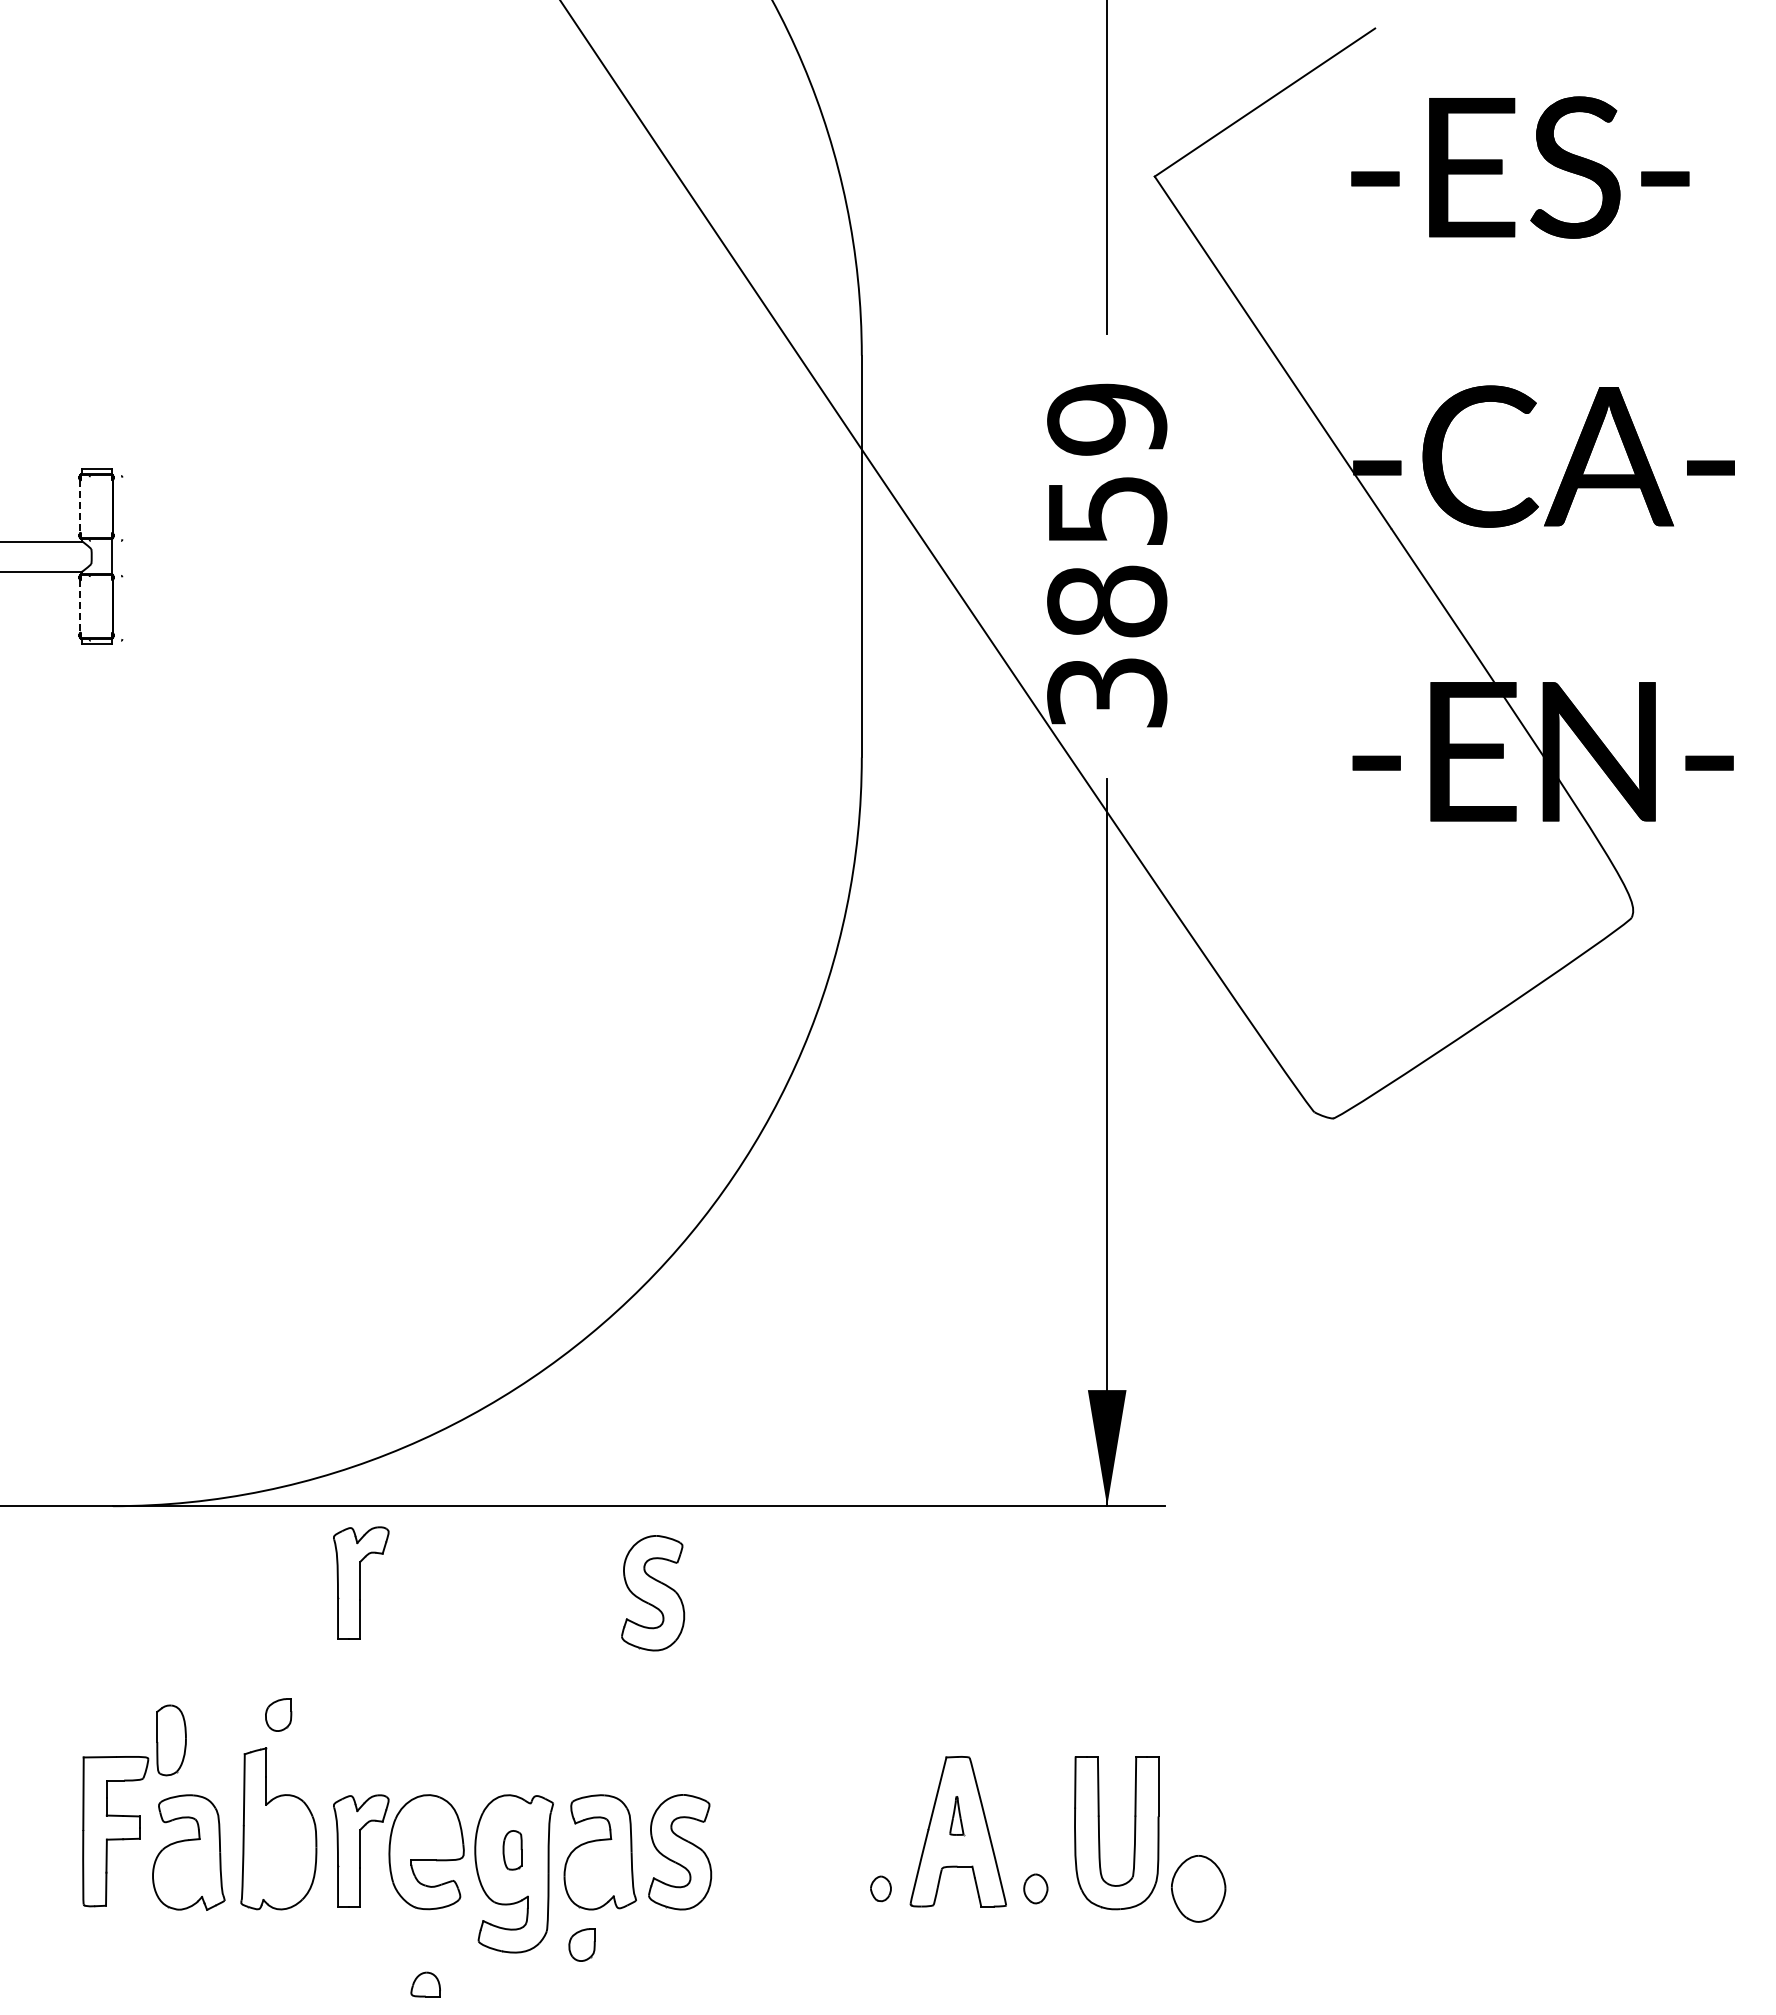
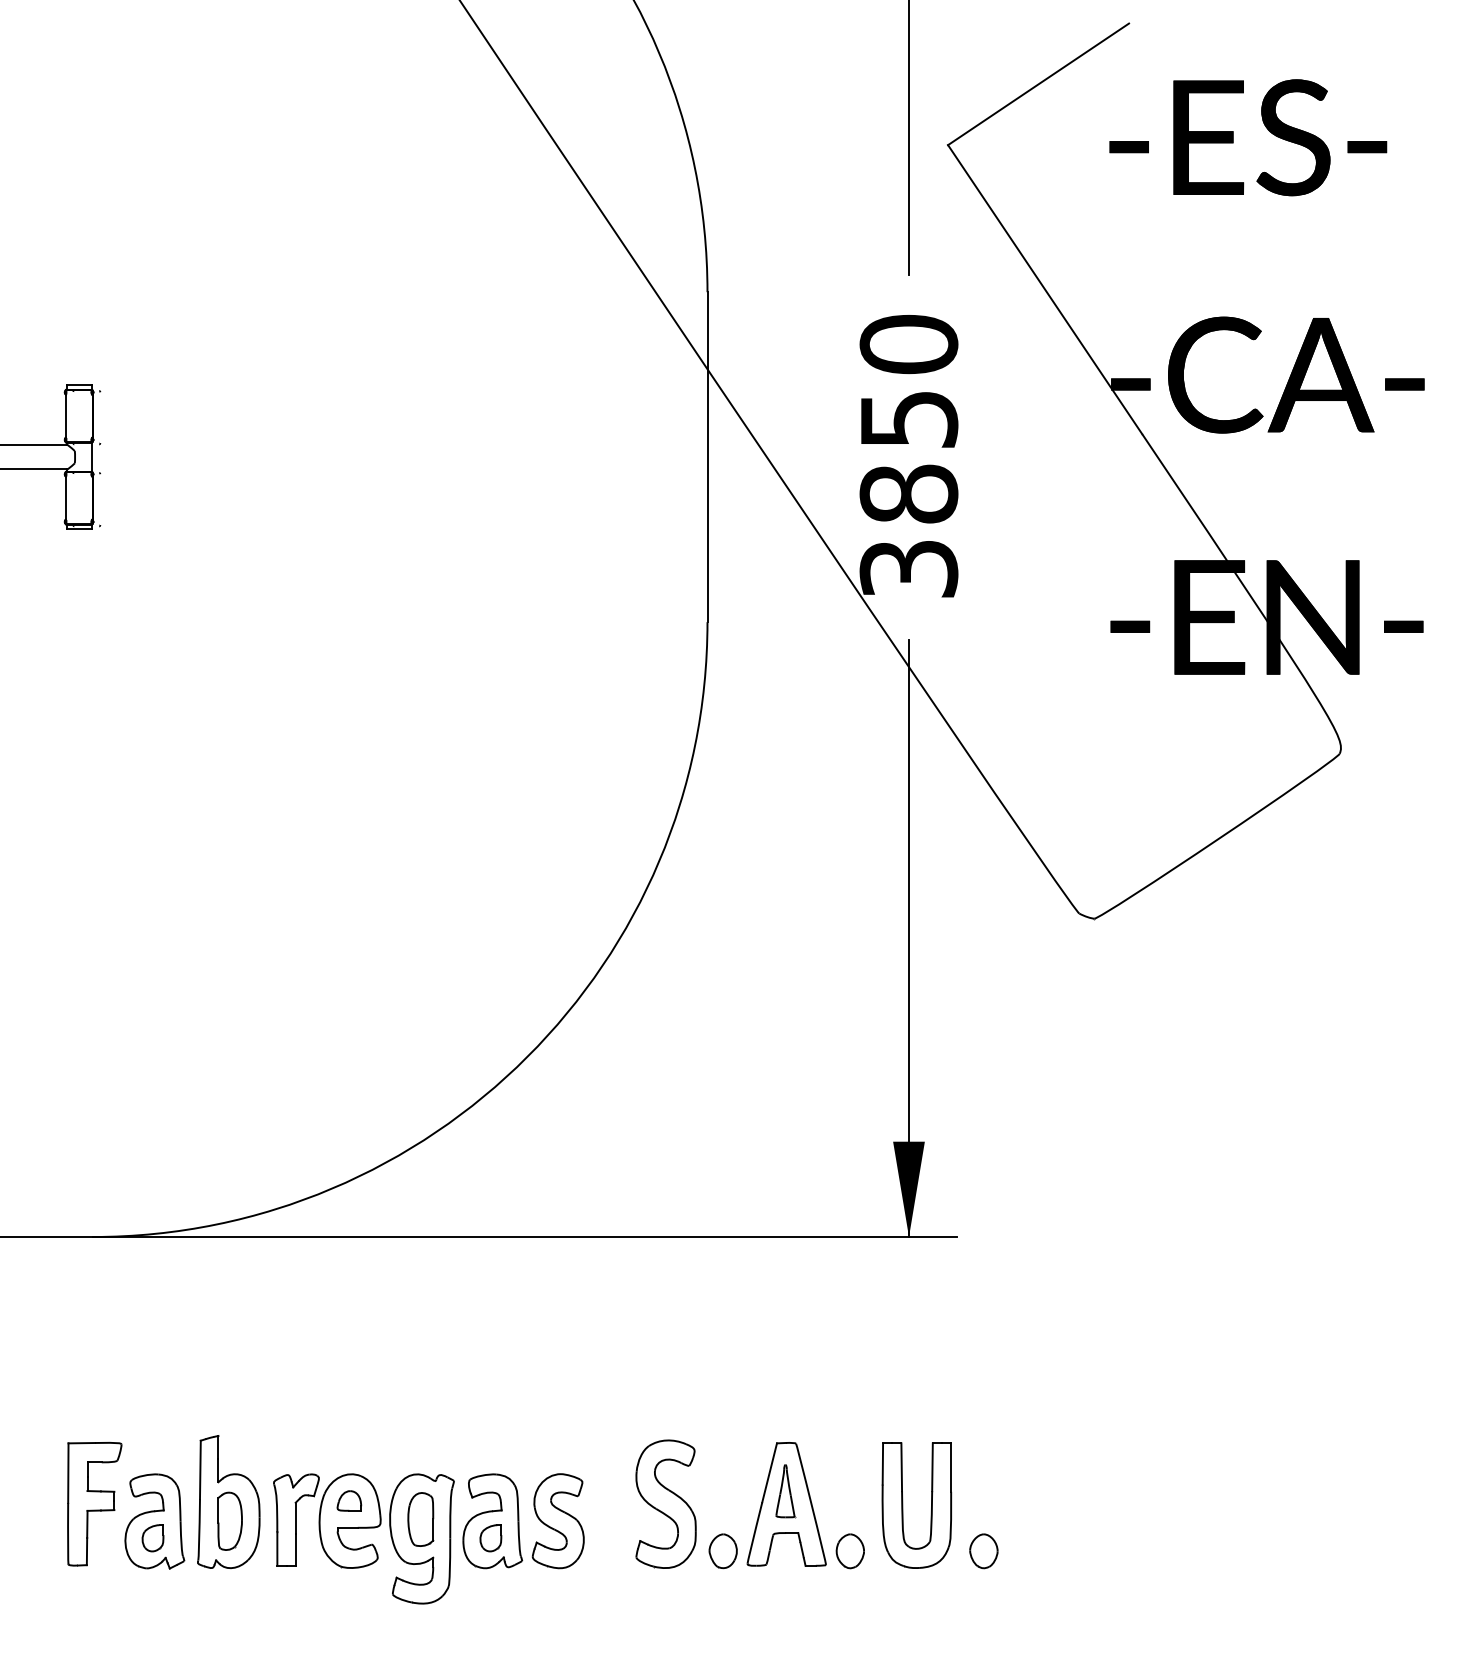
text: (1107, 419) -> (909, 344), 3859 -> 3850
line: (80, 506) -> (65, 416), dashed -> solid
line: (80, 606) -> (65, 498), dashed -> solid
part: (361, 1582) -> (296, 1299), removed
part: (653, 1593) -> (536, 1308), removed
part: (278, 1714) -> (152, 1537), moved
part: (171, 1740) -> (230, 1521), moved
part: (956, 1815) -> (785, 1491), size x1.67
part: (811, 1831) -> (666, 1504), added
part: (512, 1850) -> (420, 1519), size x1.67
part: (880, 1888) -> (722, 1550), size x1.67
part: (1035, 1888) -> (850, 1550), size x1.43
part: (1197, 1888) -> (983, 1550), size x0.62
part: (581, 1944) -> (490, 1537), moved
part: (425, 1984) -> (349, 1500), moved

